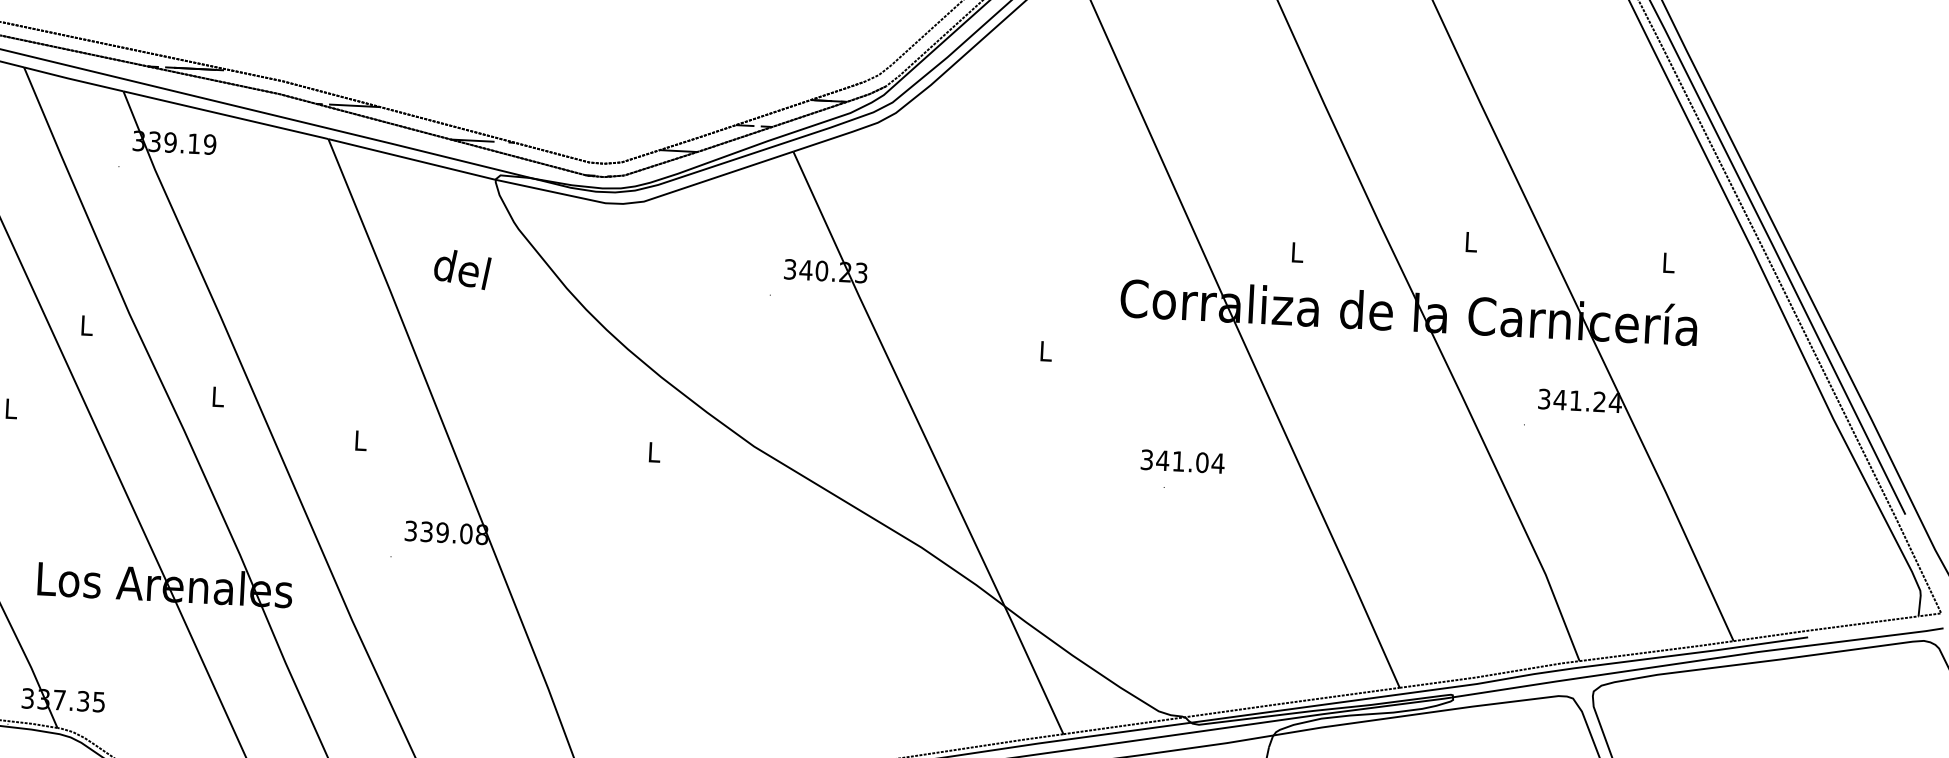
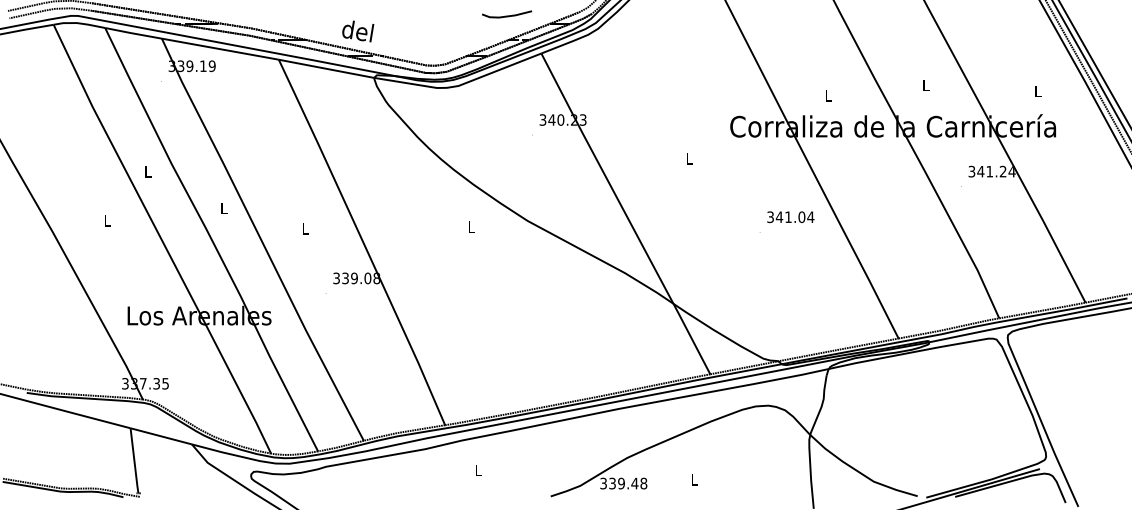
line: (736, 81) -> (507, 15), added
text: (463, 269) -> (358, 31), moved
text: (1182, 462) -> (790, 217), moved

